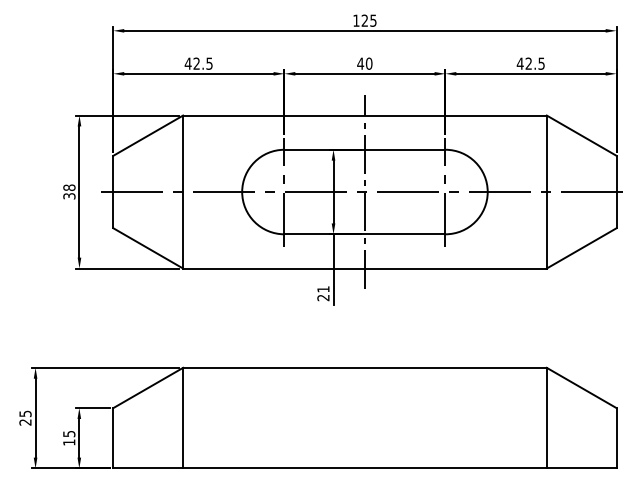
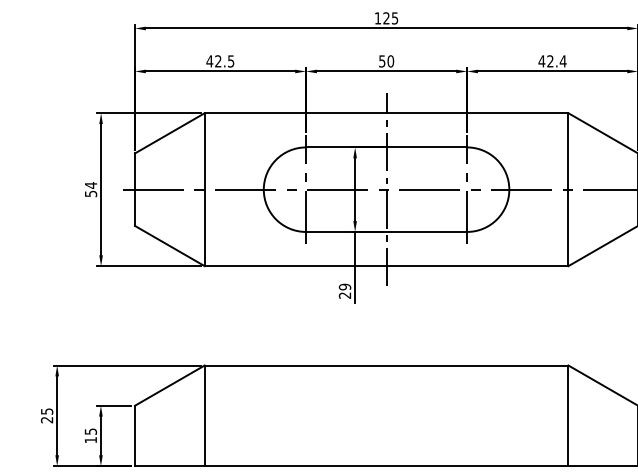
text: (360, 63) -> (382, 61), 40 -> 50
text: (541, 63) -> (563, 61), 42.5 -> 42.4
text: (69, 191) -> (91, 189), 38 -> 54
text: (323, 289) -> (345, 287), 21 -> 29

